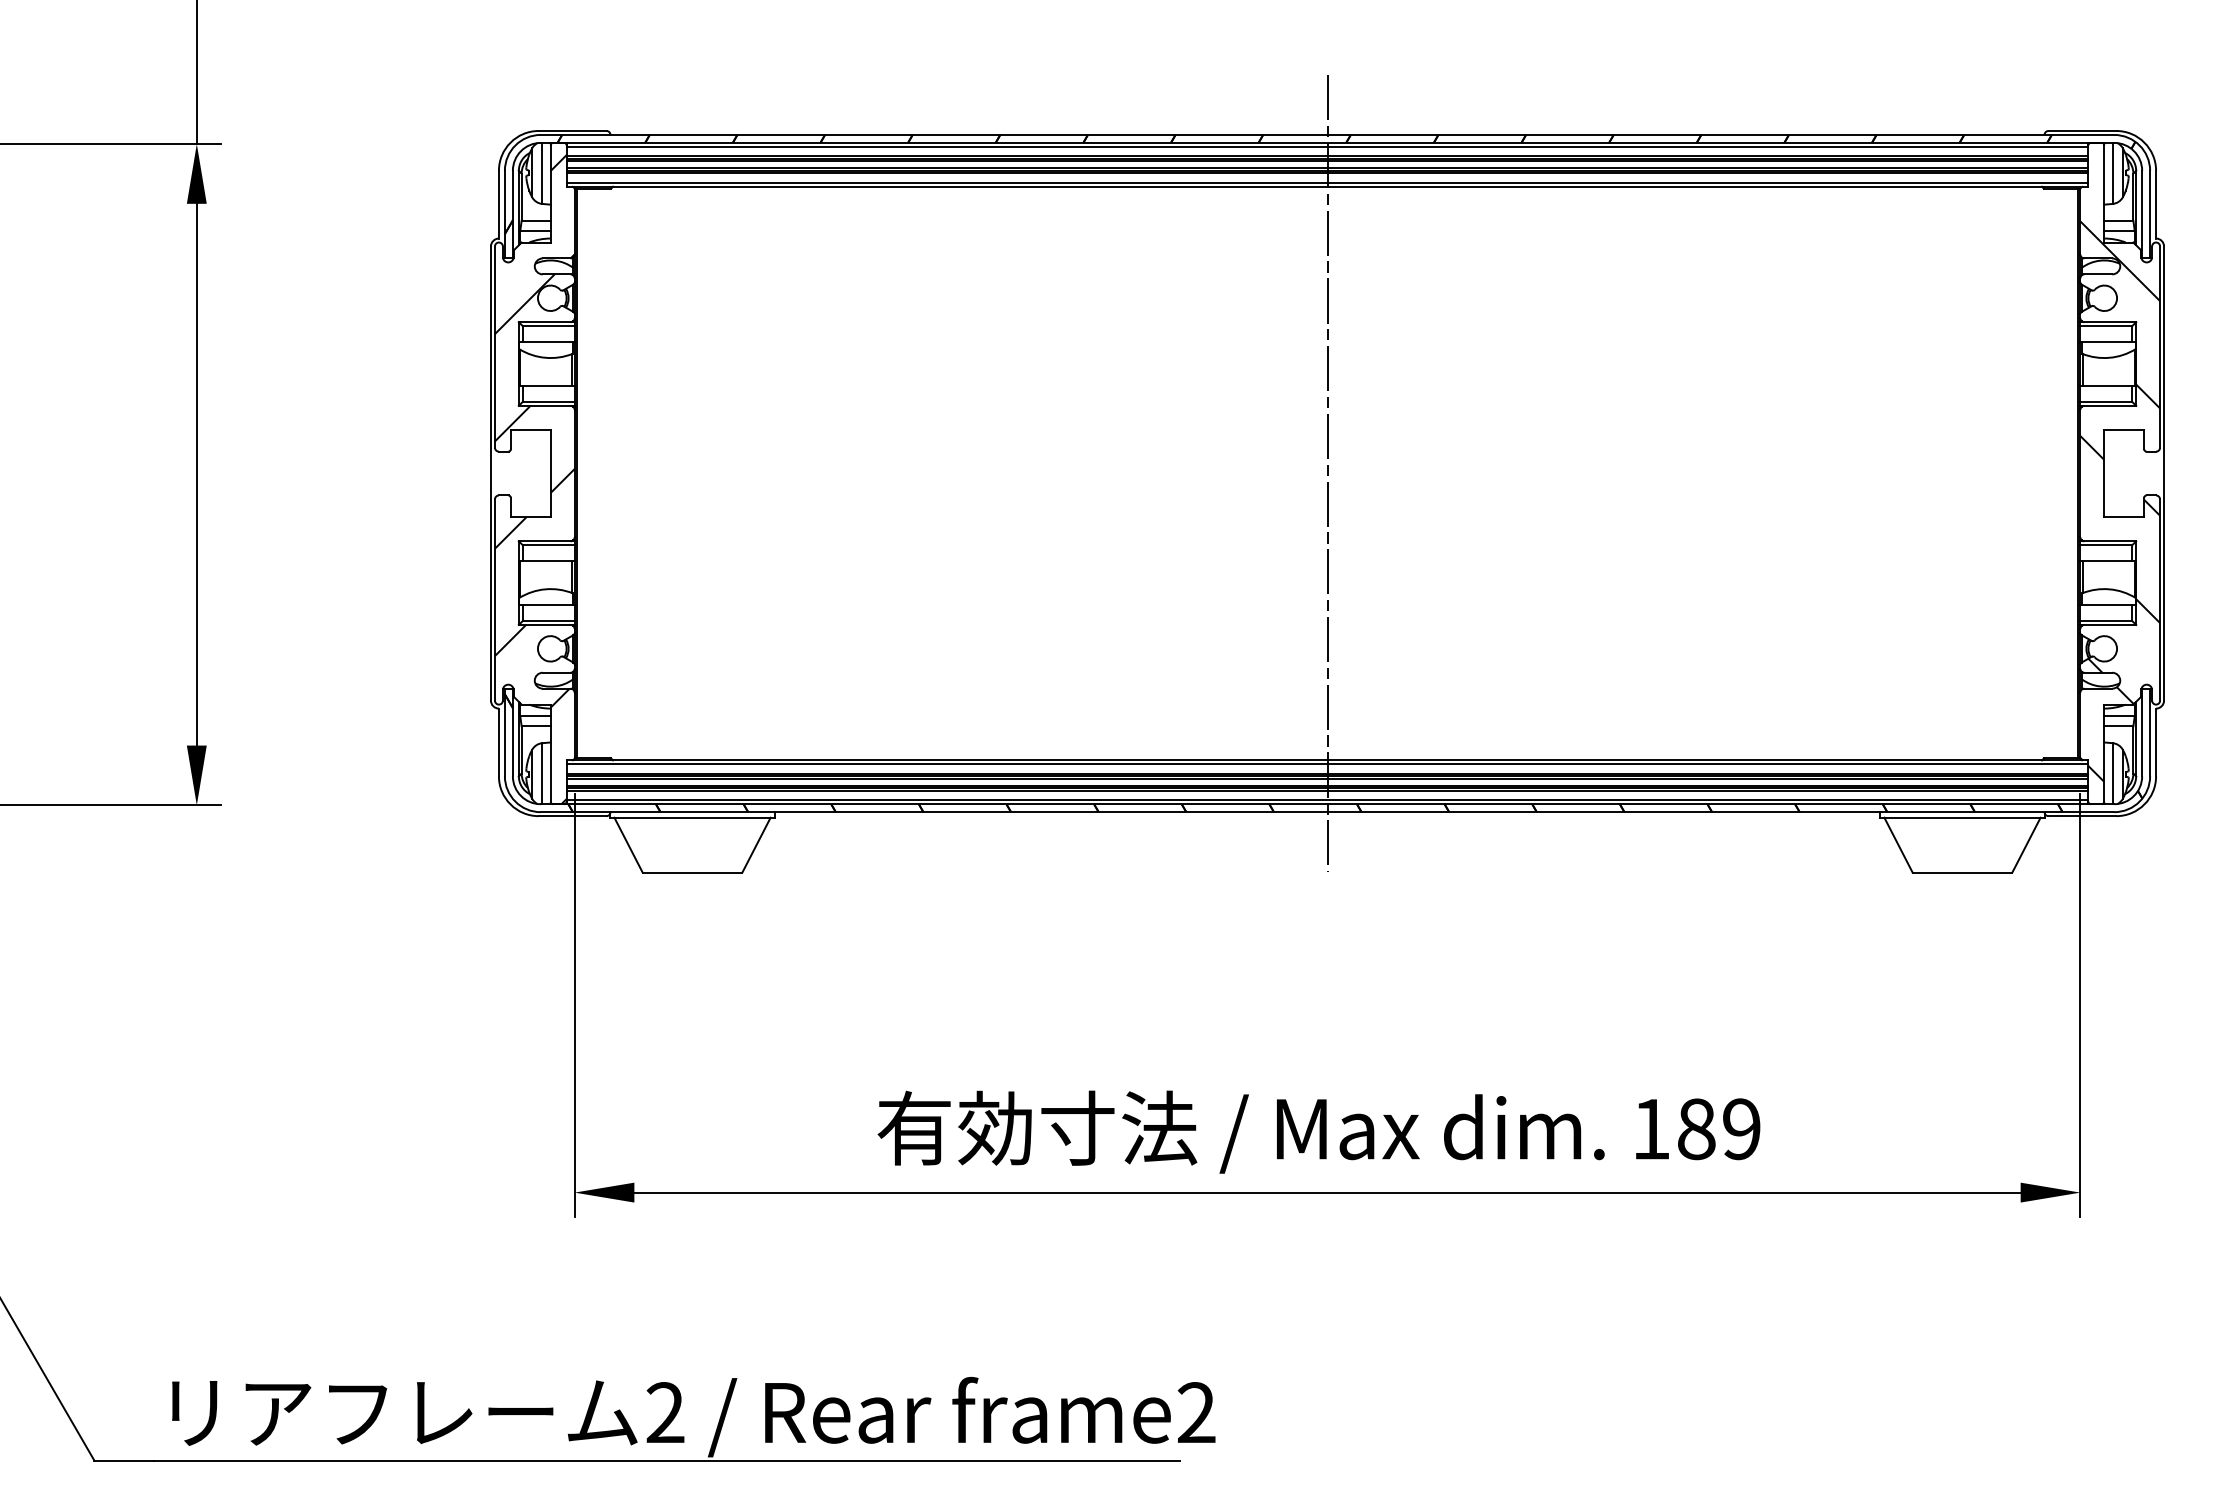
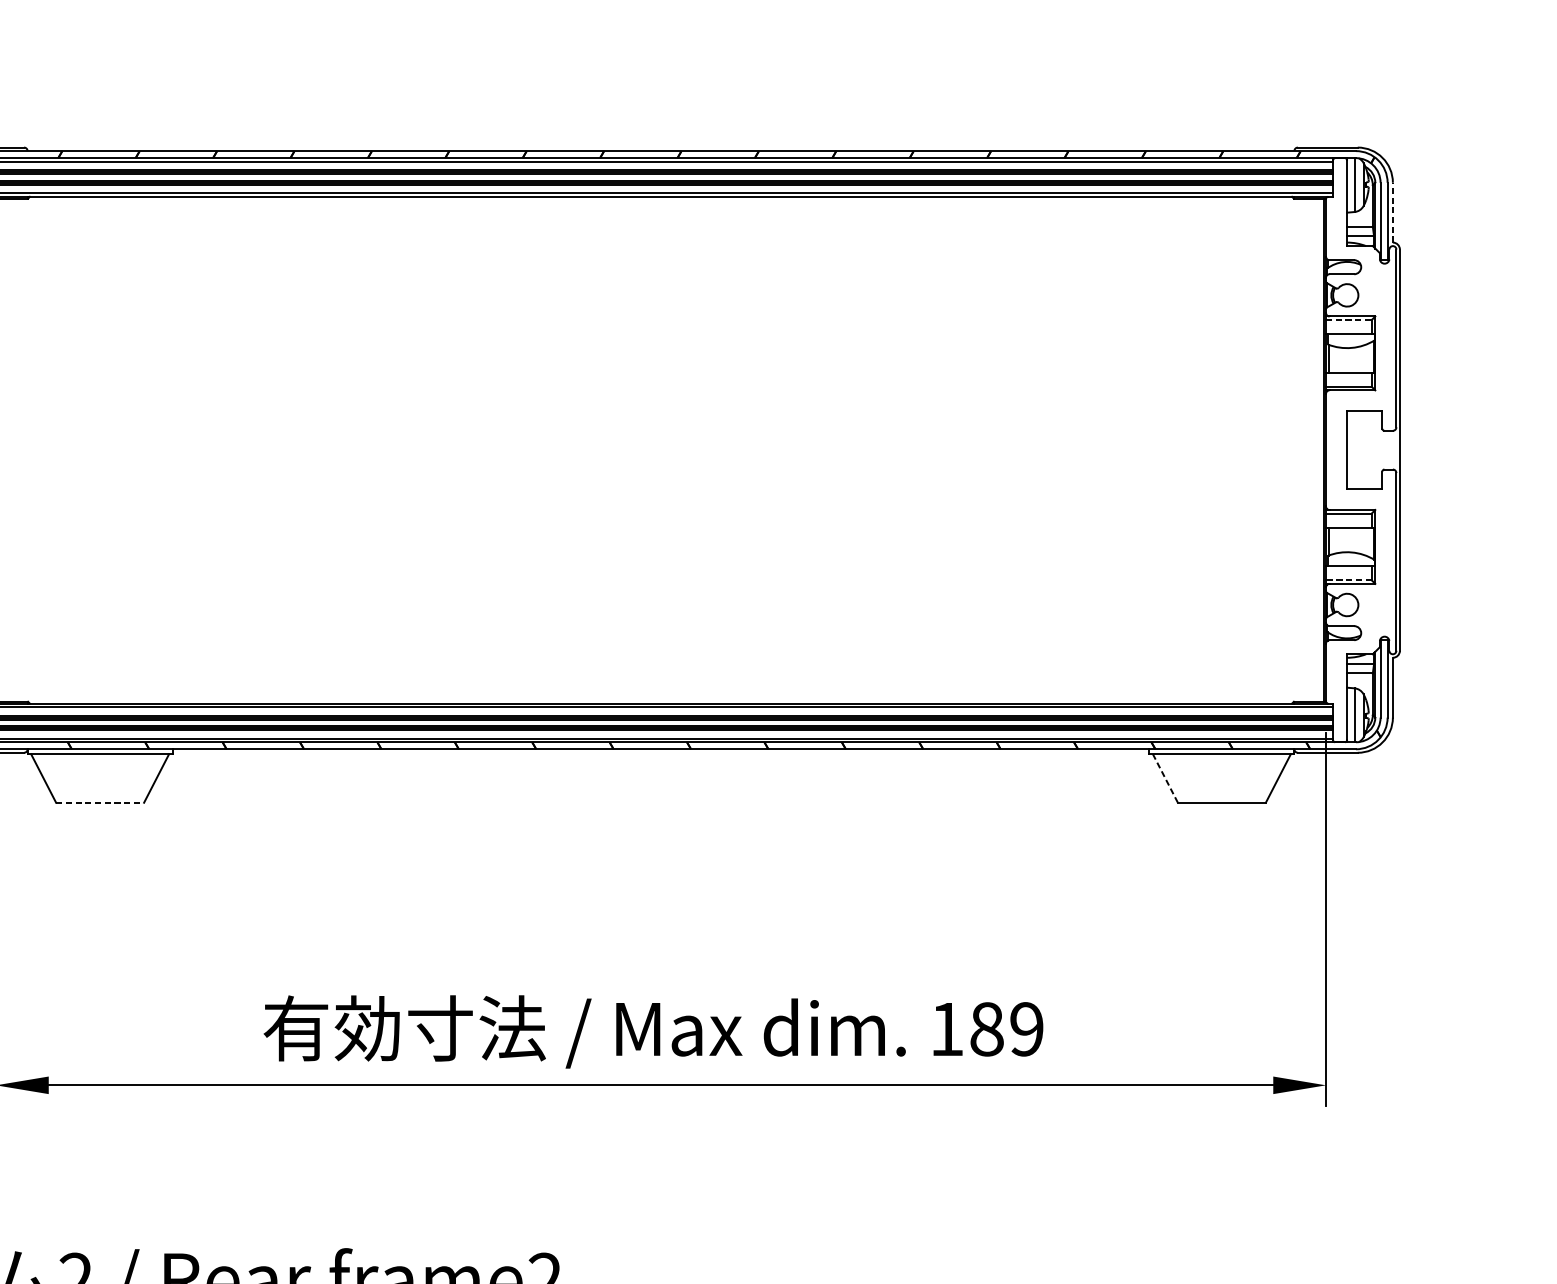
line: (2156, 204) -> (1393, 212), solid -> dashed
line: (2106, 326) -> (1349, 320), solid -> dashed
line: (1327, 473) -> (660, 450), removed
hatch: (2120, 501) -> (1361, 474), removed
line: (2106, 620) -> (1349, 579), solid -> dashed
line: (1898, 845) -> (1165, 778), solid -> dashed
line: (692, 872) -> (100, 802), solid -> dashed

